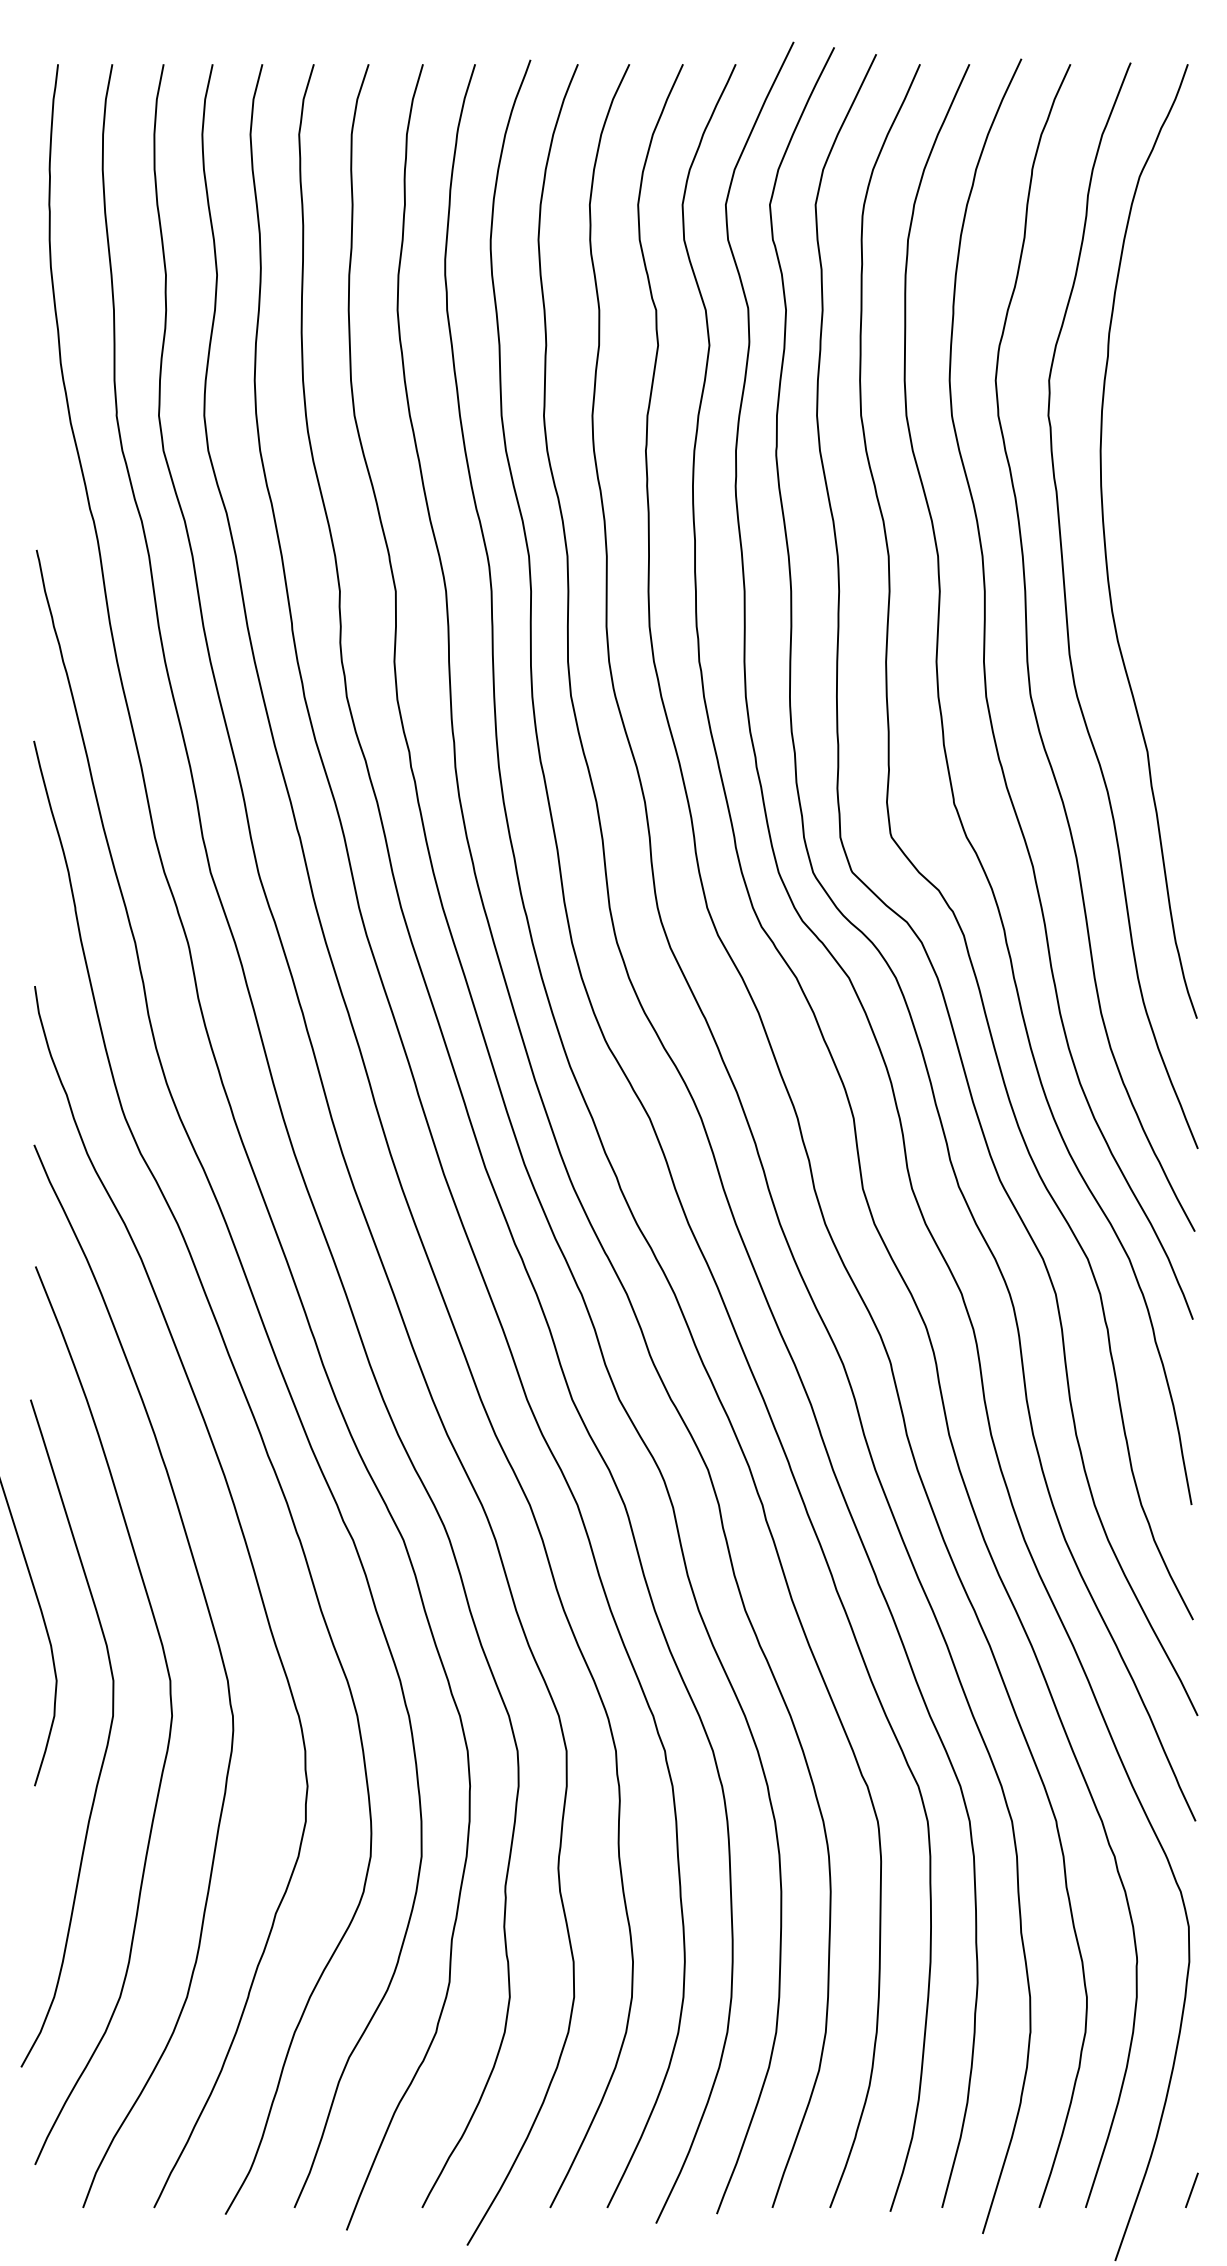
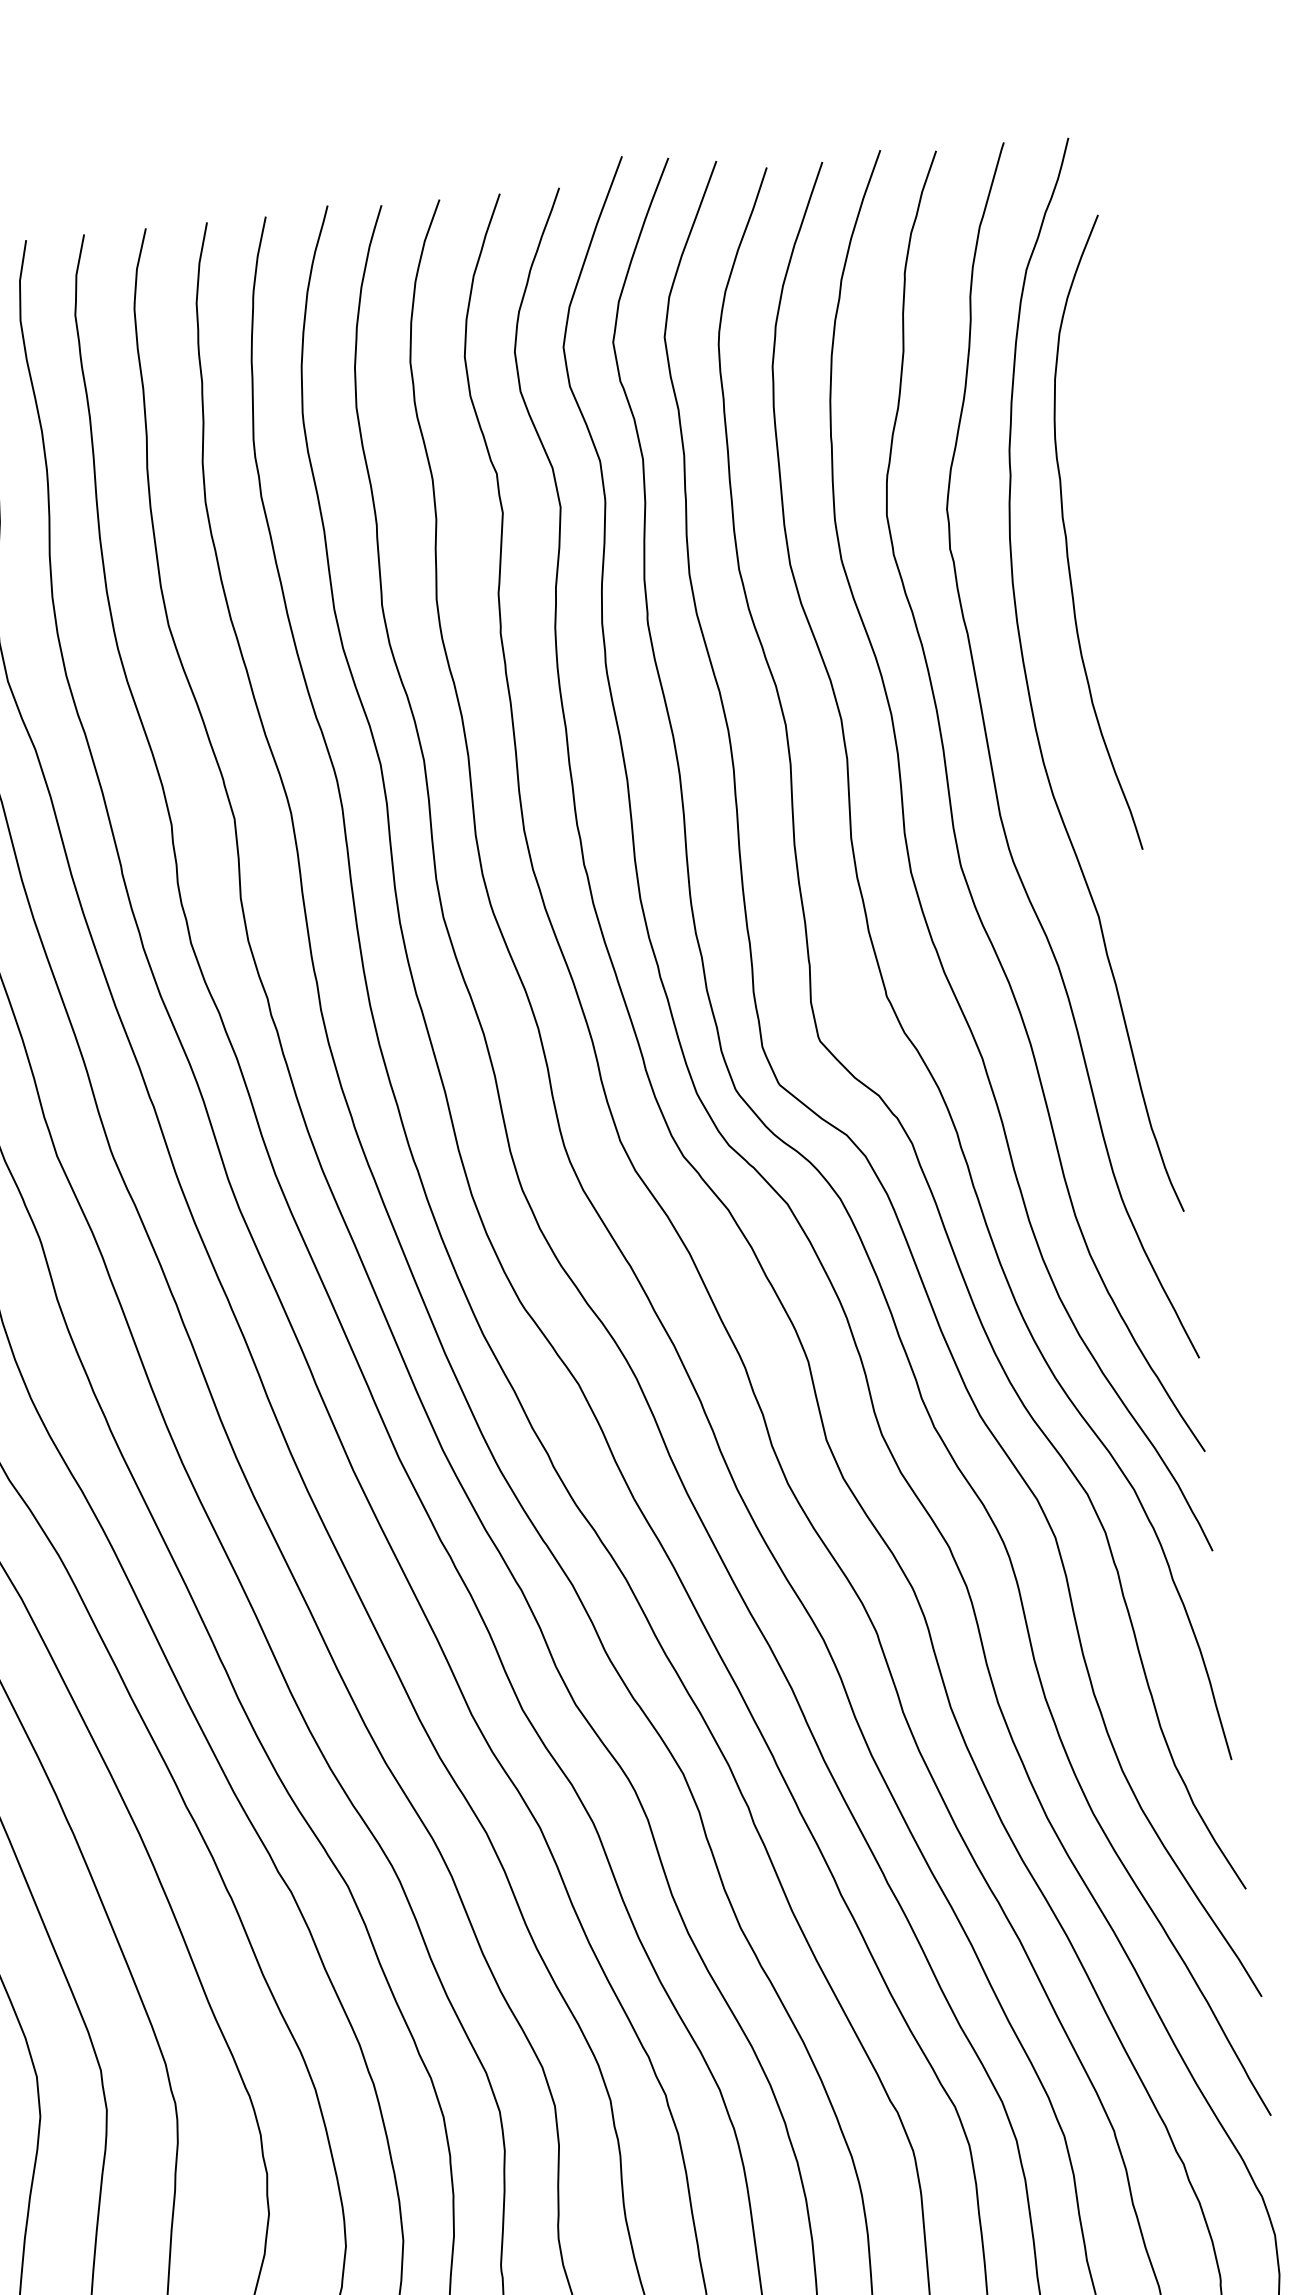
curve: (1152, 415) -> (1067, 537), added

